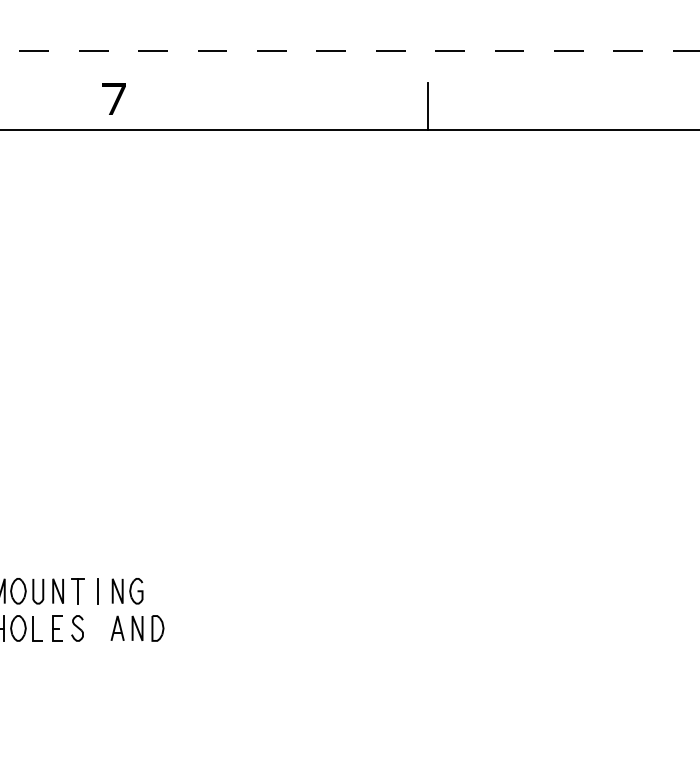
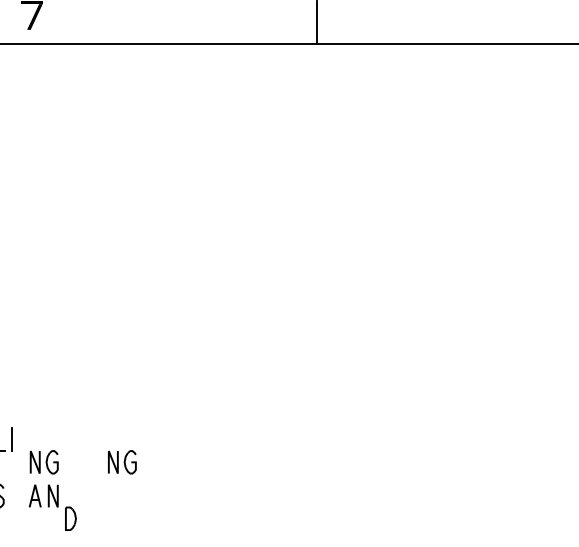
line: (97, 591) -> (11, 439), moved
part: (213, 591) -> (122, 462), added
part: (157, 628) -> (70, 518), moved

